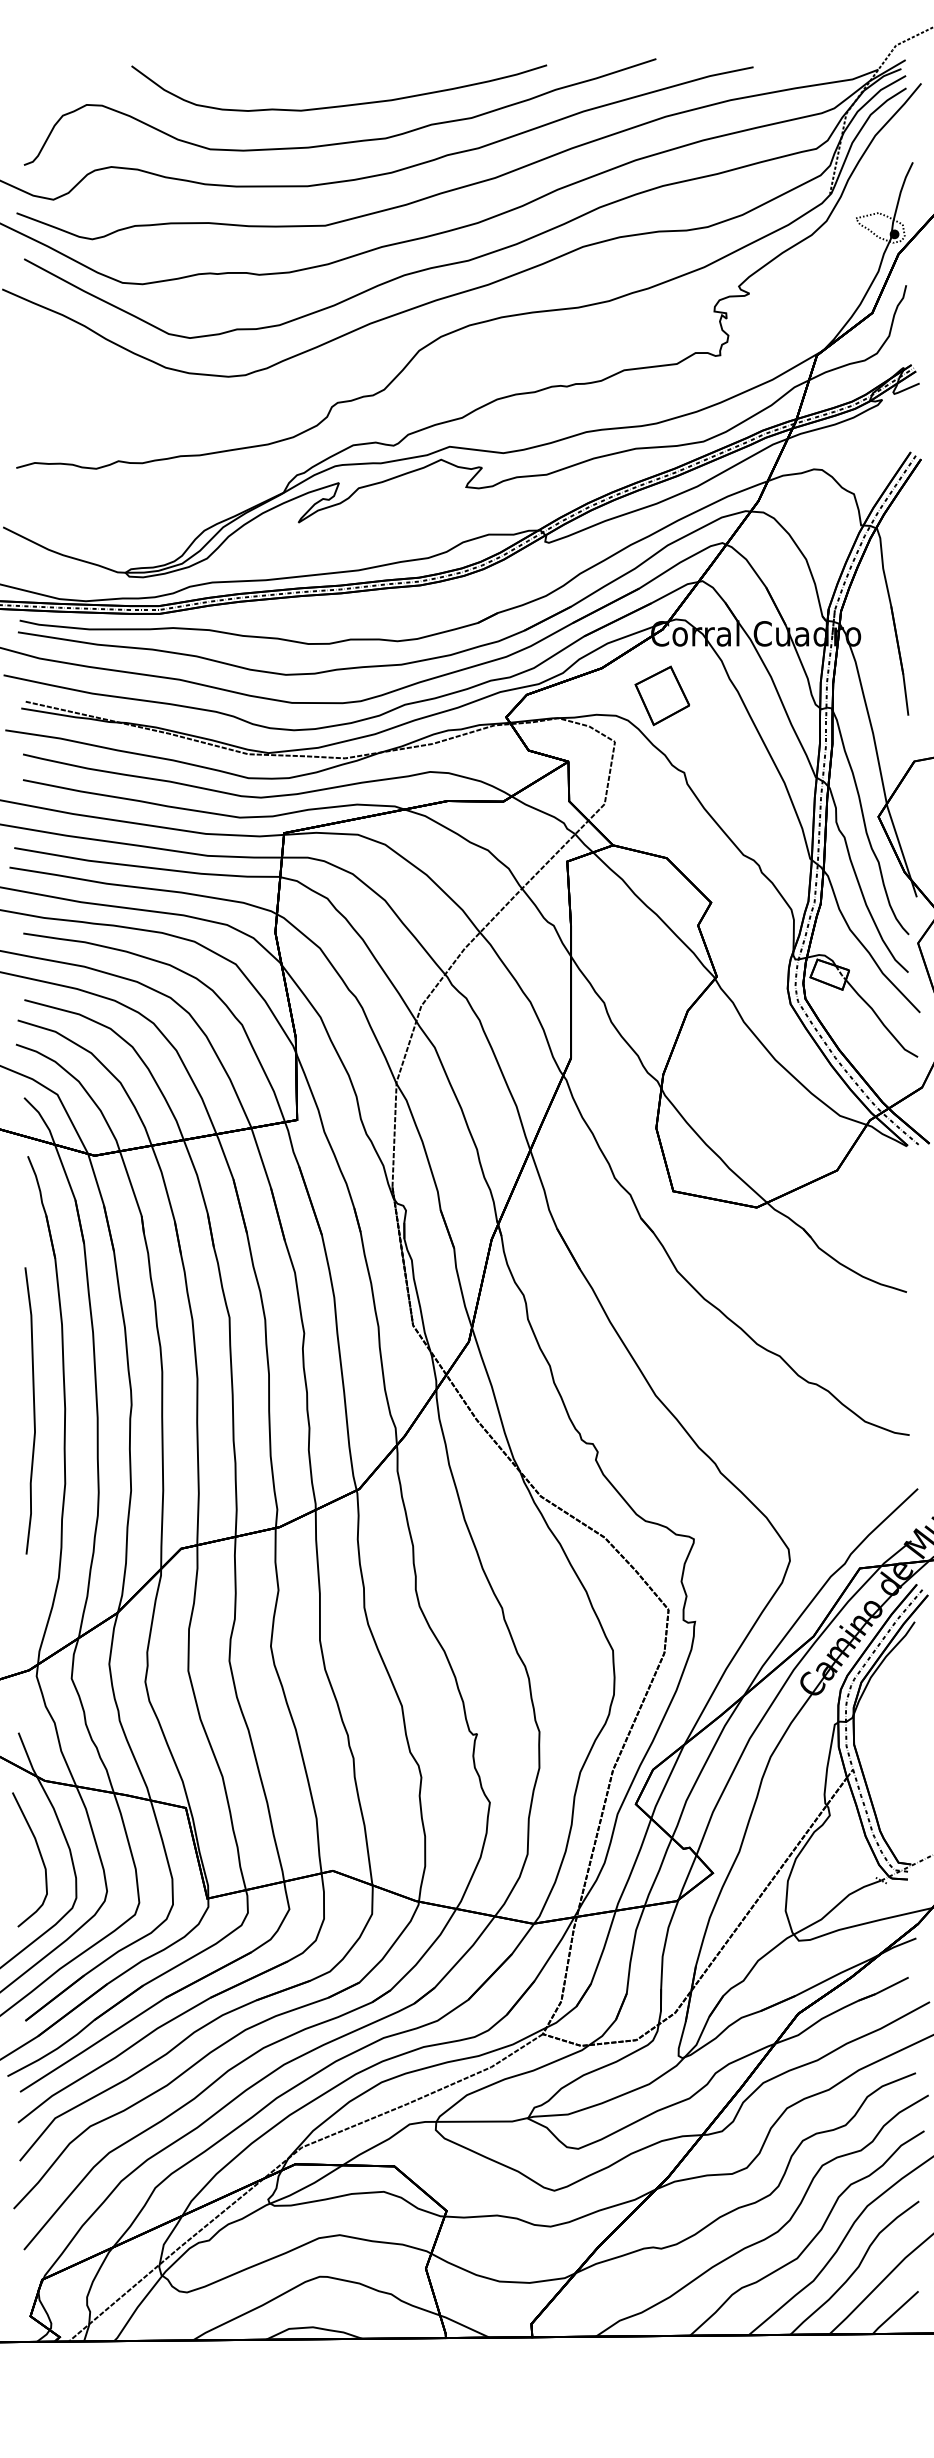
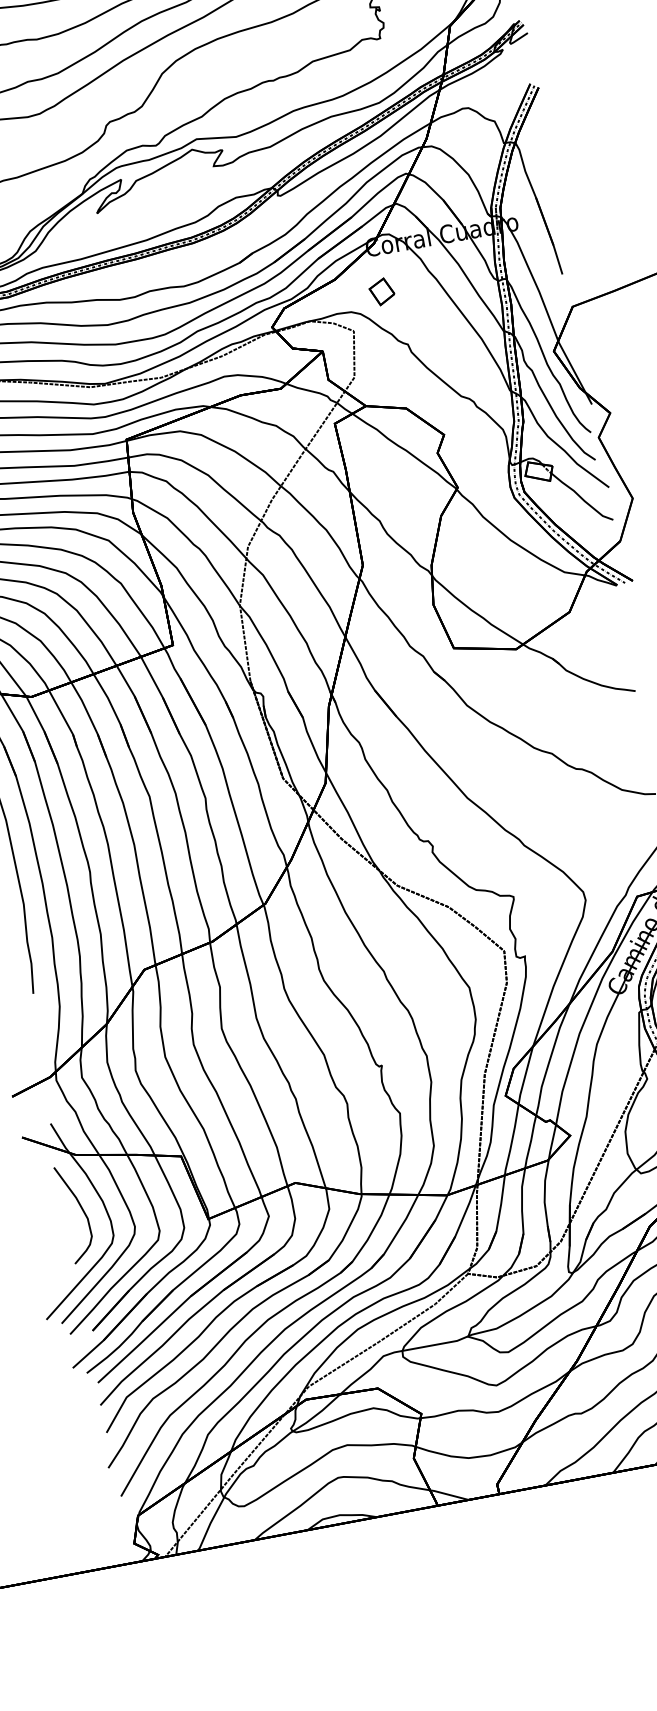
part: (661, 695) -> (381, 291), size x0.6

